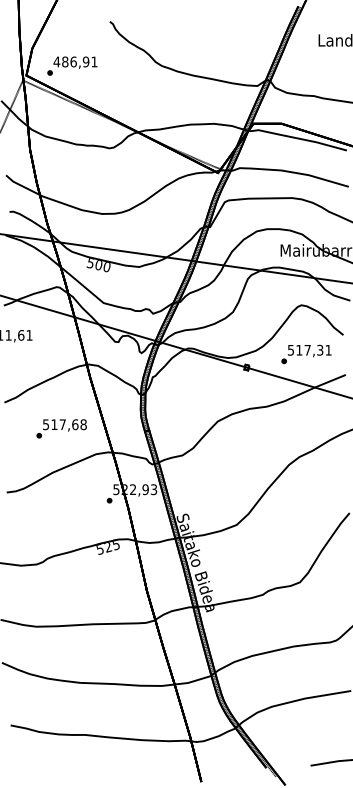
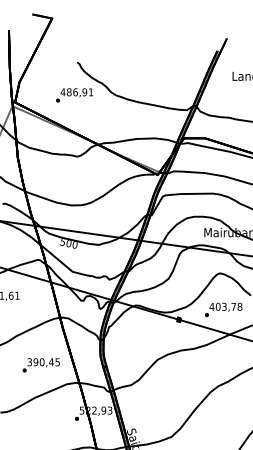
text: (72, 65) -> (74, 94), moved
text: (309, 349) -> (225, 306), 517,31 -> 403,78
text: (64, 424) -> (43, 362), 517,68 -> 390,45

